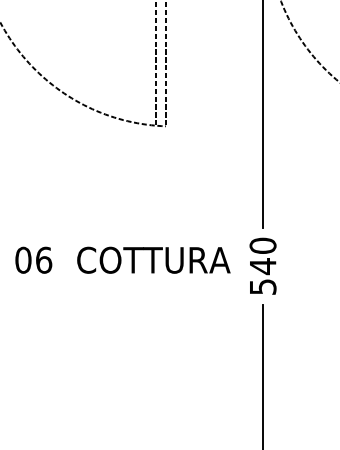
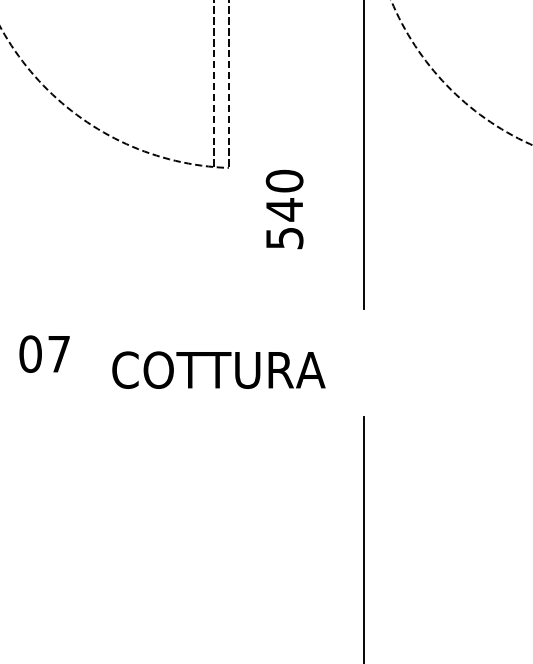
text: (44, 259) -> (59, 353), 06 -> 07
text: (153, 259) -> (218, 369), moved
text: (262, 266) -> (284, 209), moved

